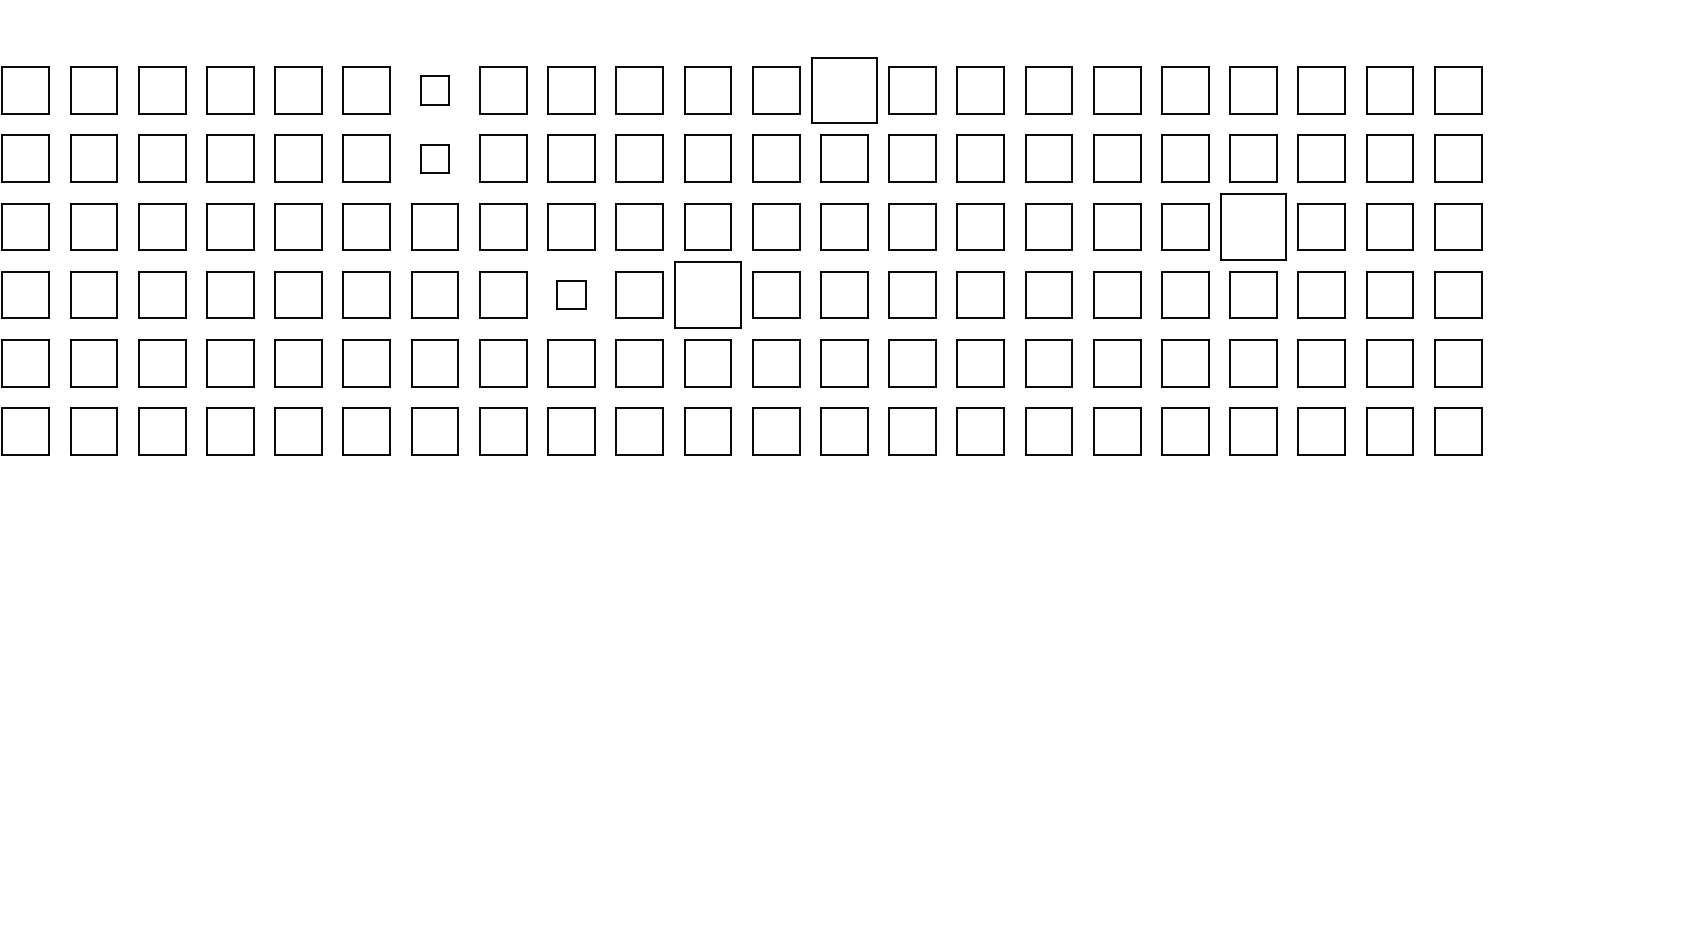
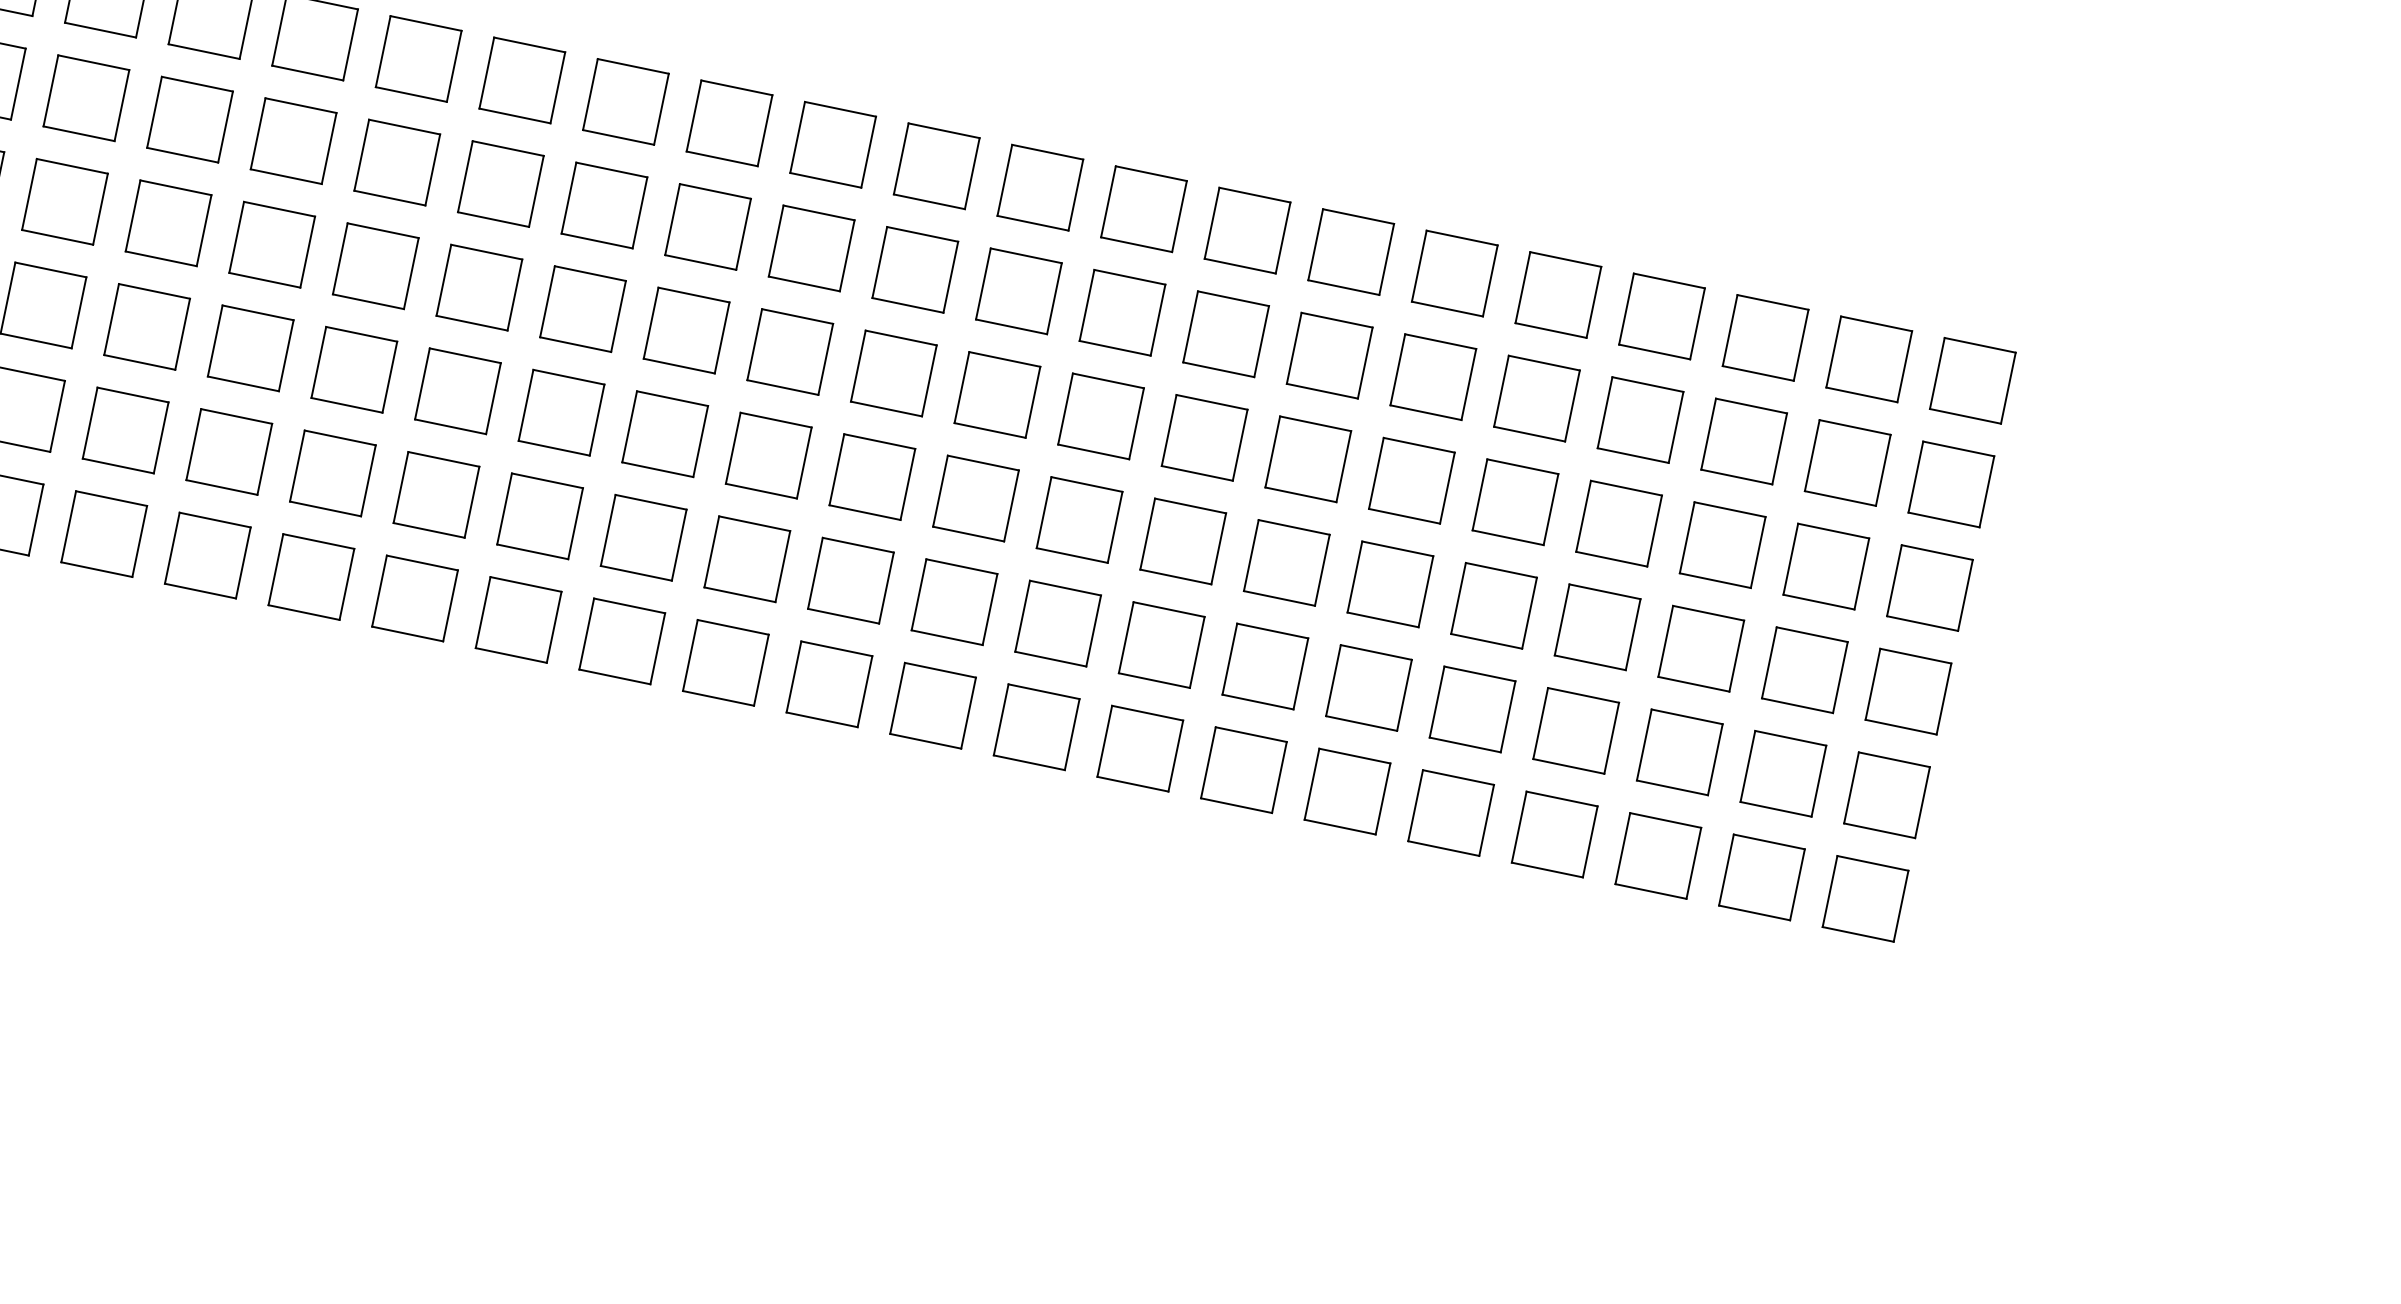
part: (434, 90) -> (417, 58), size x1.67
part: (844, 90) -> (1040, 187), size x0.71
part: (434, 158) -> (396, 162), size x1.67
part: (1253, 226) -> (1619, 523), size x0.71
part: (571, 294) -> (561, 411), size x1.67
part: (707, 294) -> (768, 454), size x0.71

